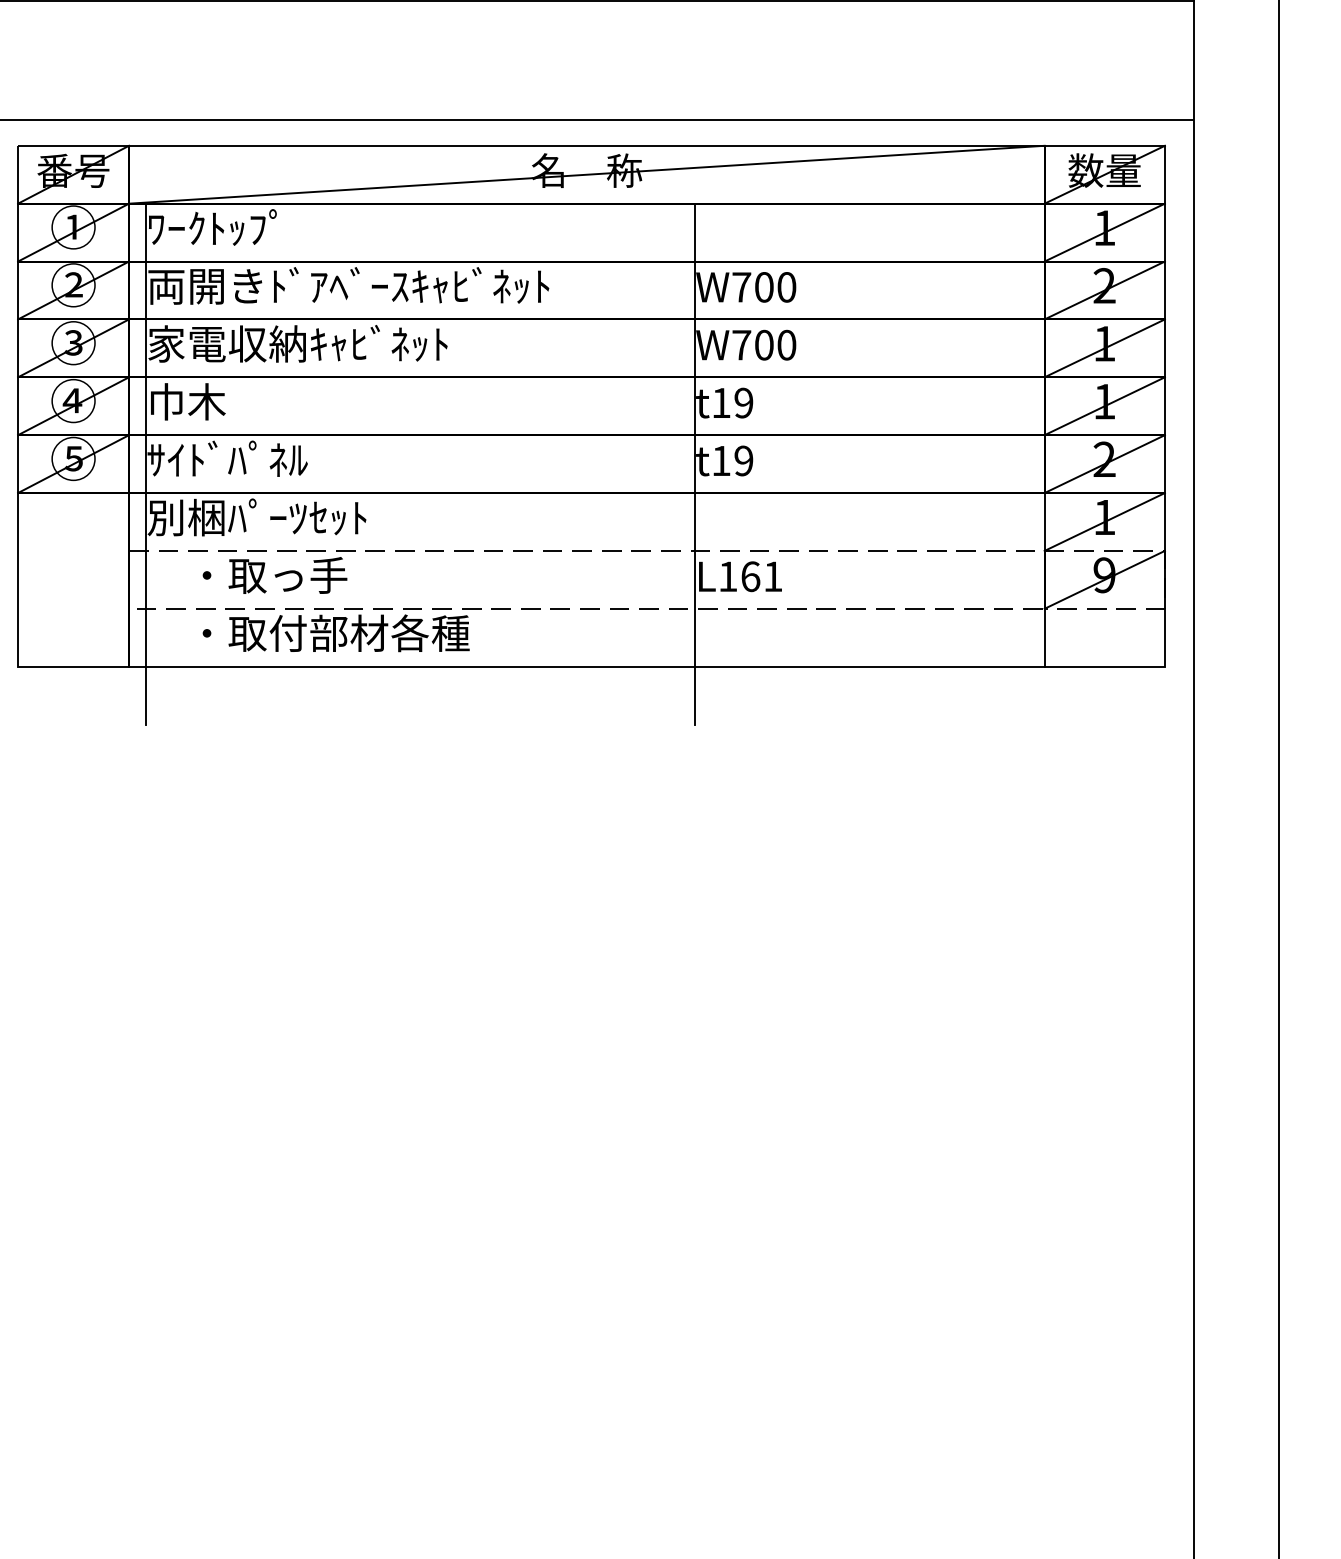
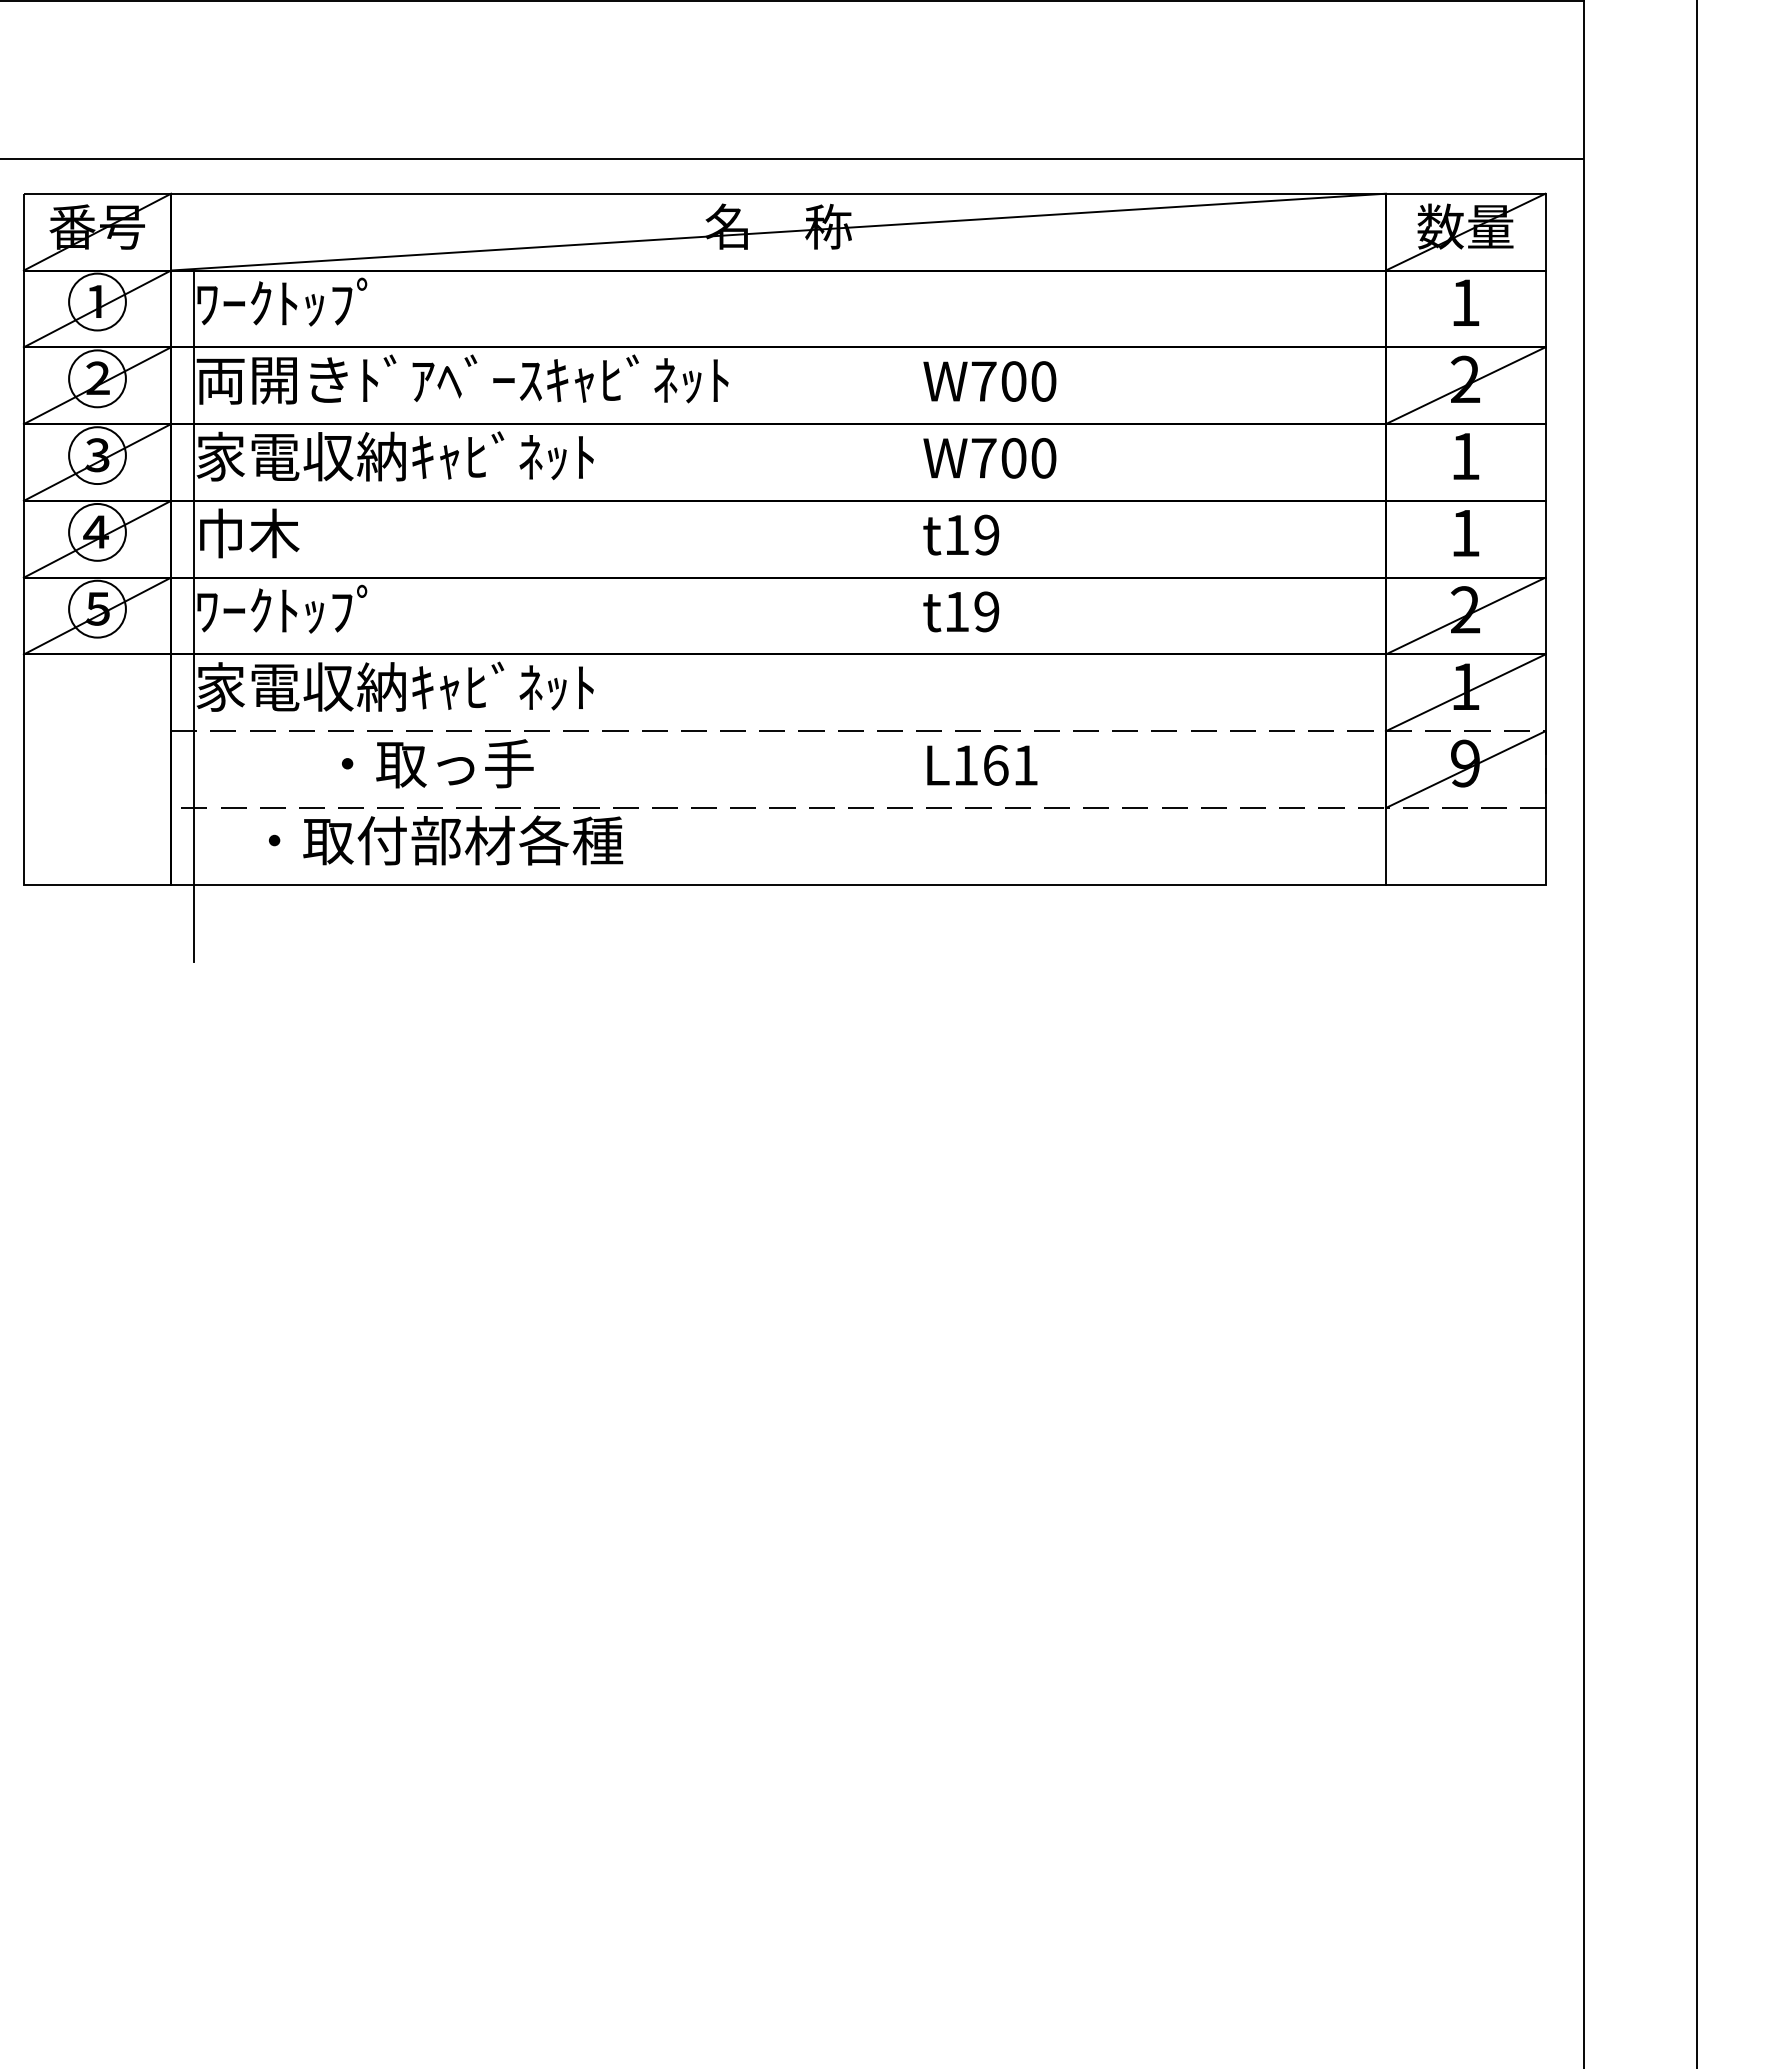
line: (1104, 232) -> (1465, 308), removed
line: (1104, 348) -> (1465, 462), removed
line: (1104, 405) -> (1465, 538), removed
text: (227, 458) -> (301, 608), ｻｲﾄﾞﾊﾟﾈﾙ -> ﾜｰｸﾄｯﾌﾟ
line: (694, 463) -> (921, 615), removed
text: (297, 517) -> (394, 686), 別梱ﾊﾟｰﾂｾｯﾄ -> 家電収納ｷｬﾋﾞﾈｯﾄ
text: (274, 575) -> (437, 763), moved

